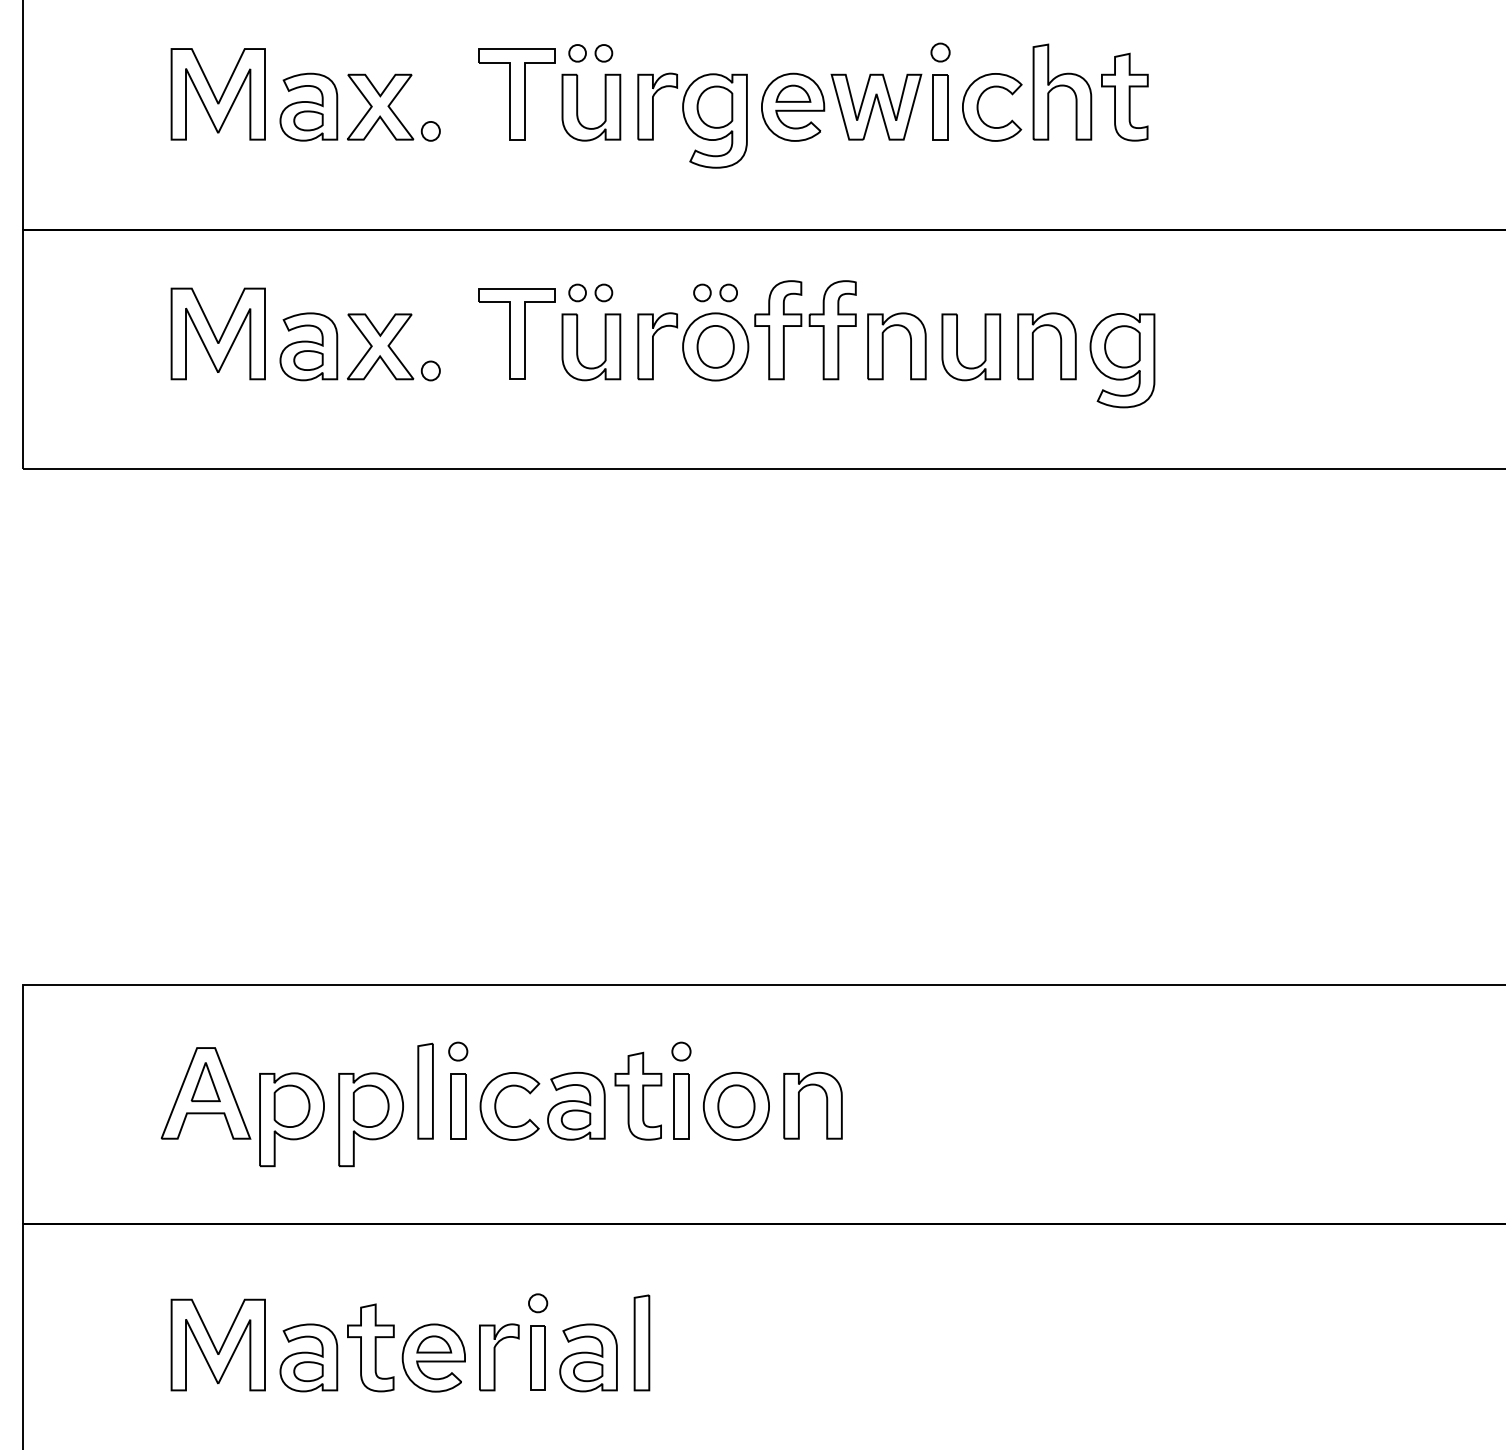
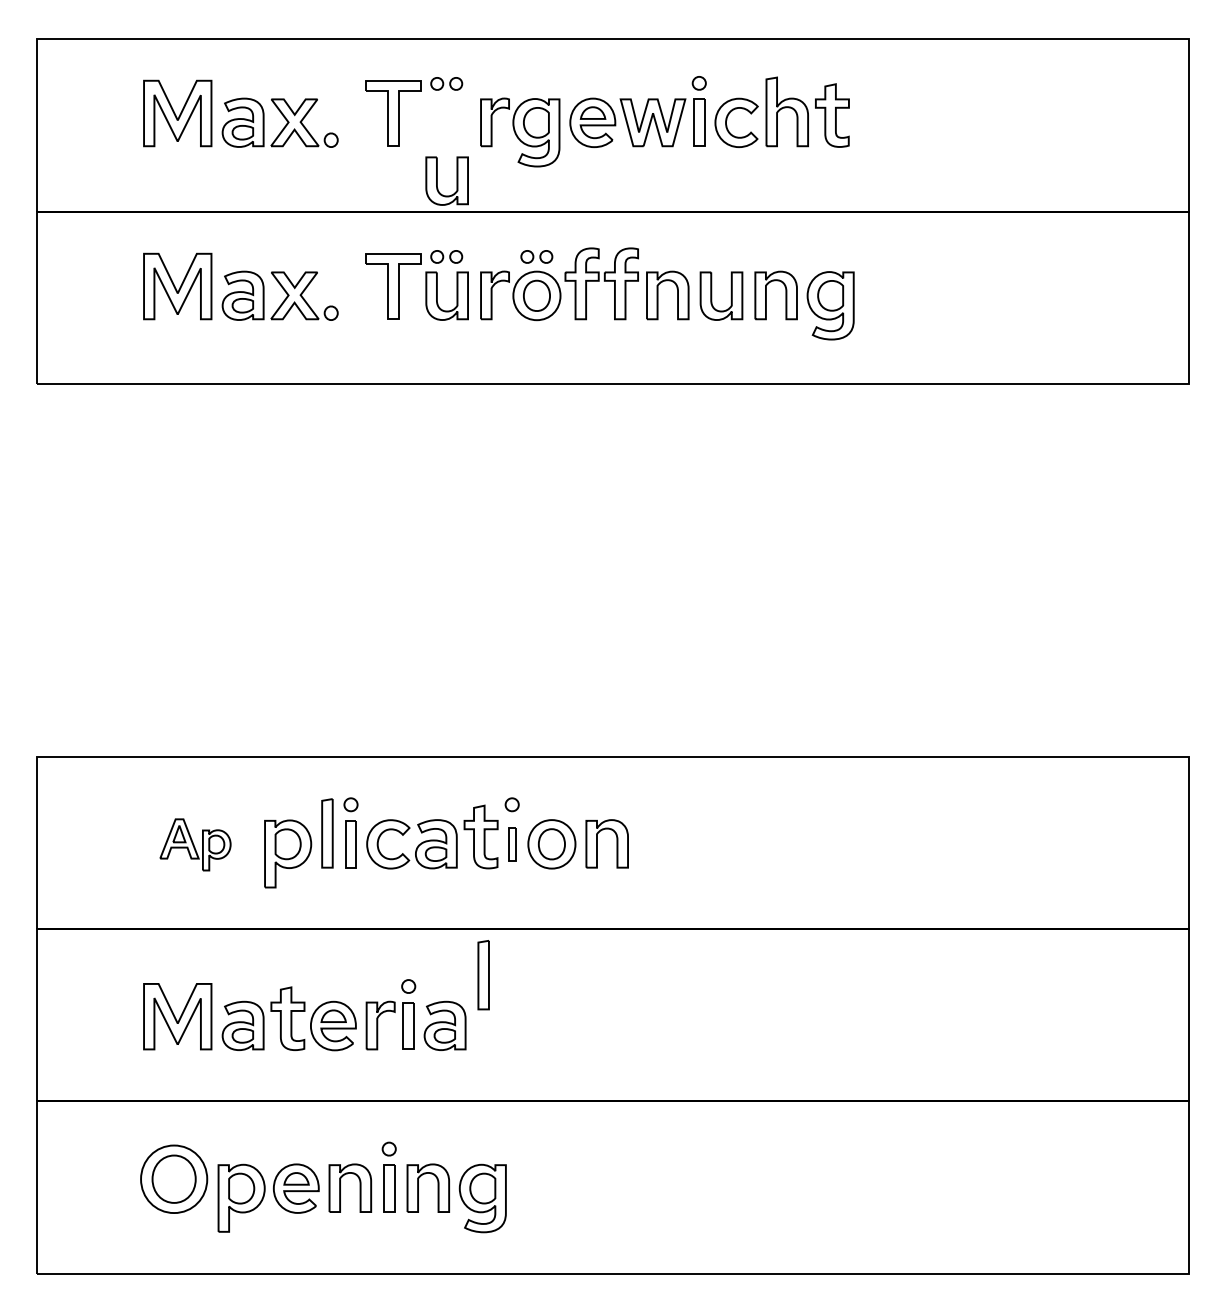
part: (578, 106) -> (437, 180), moved
part: (242, 1106) -> (195, 844), size x0.6
part: (681, 1106) -> (512, 844), size x0.7
part: (641, 1343) -> (483, 975), moved

